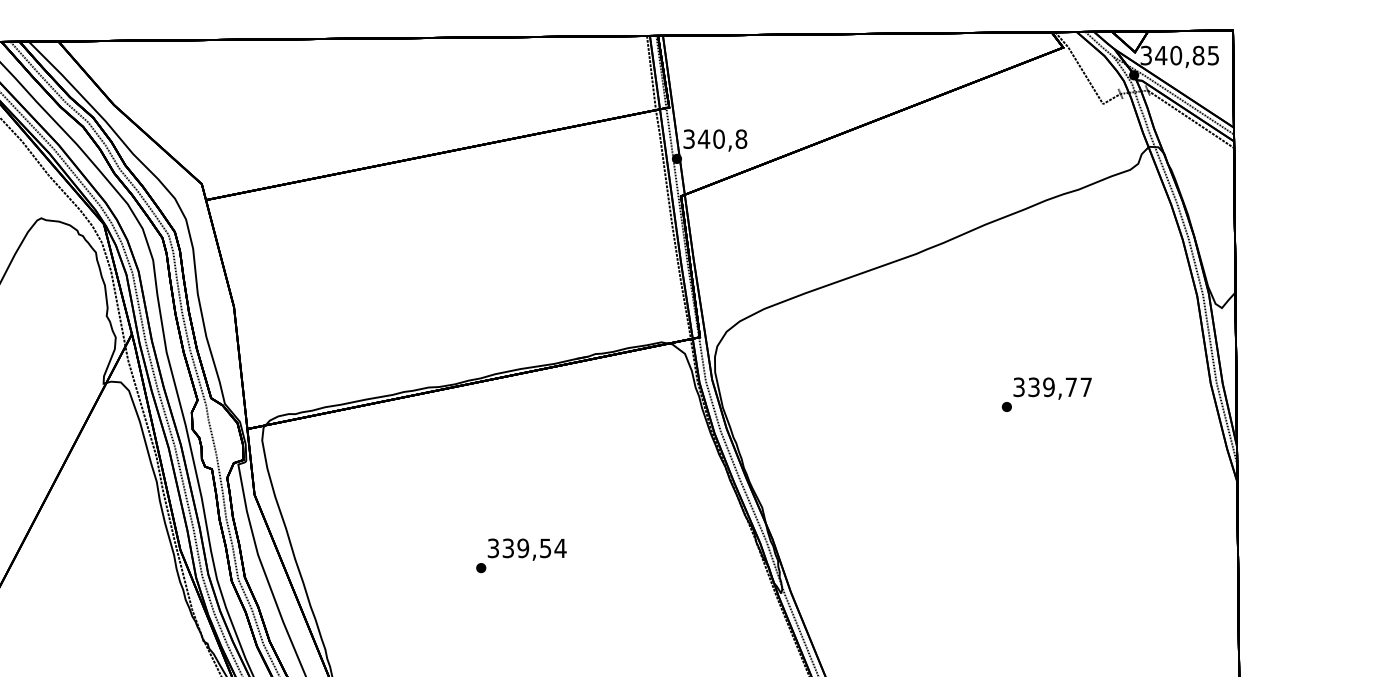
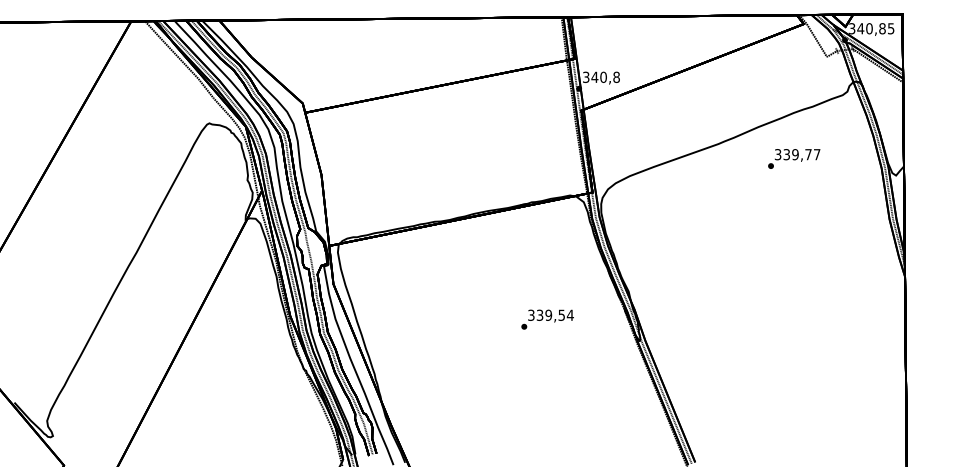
text: (1047, 393) -> (794, 158), moved
text: (521, 555) -> (547, 319), moved

